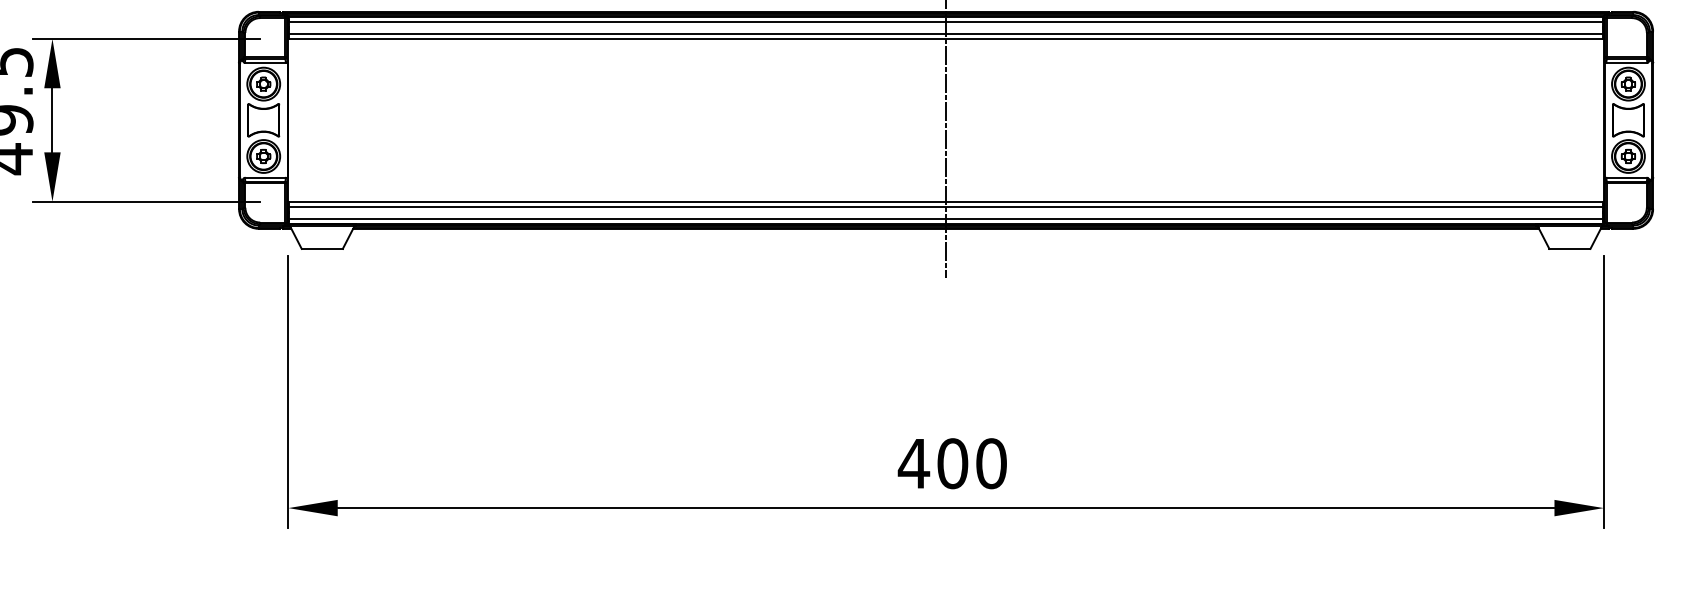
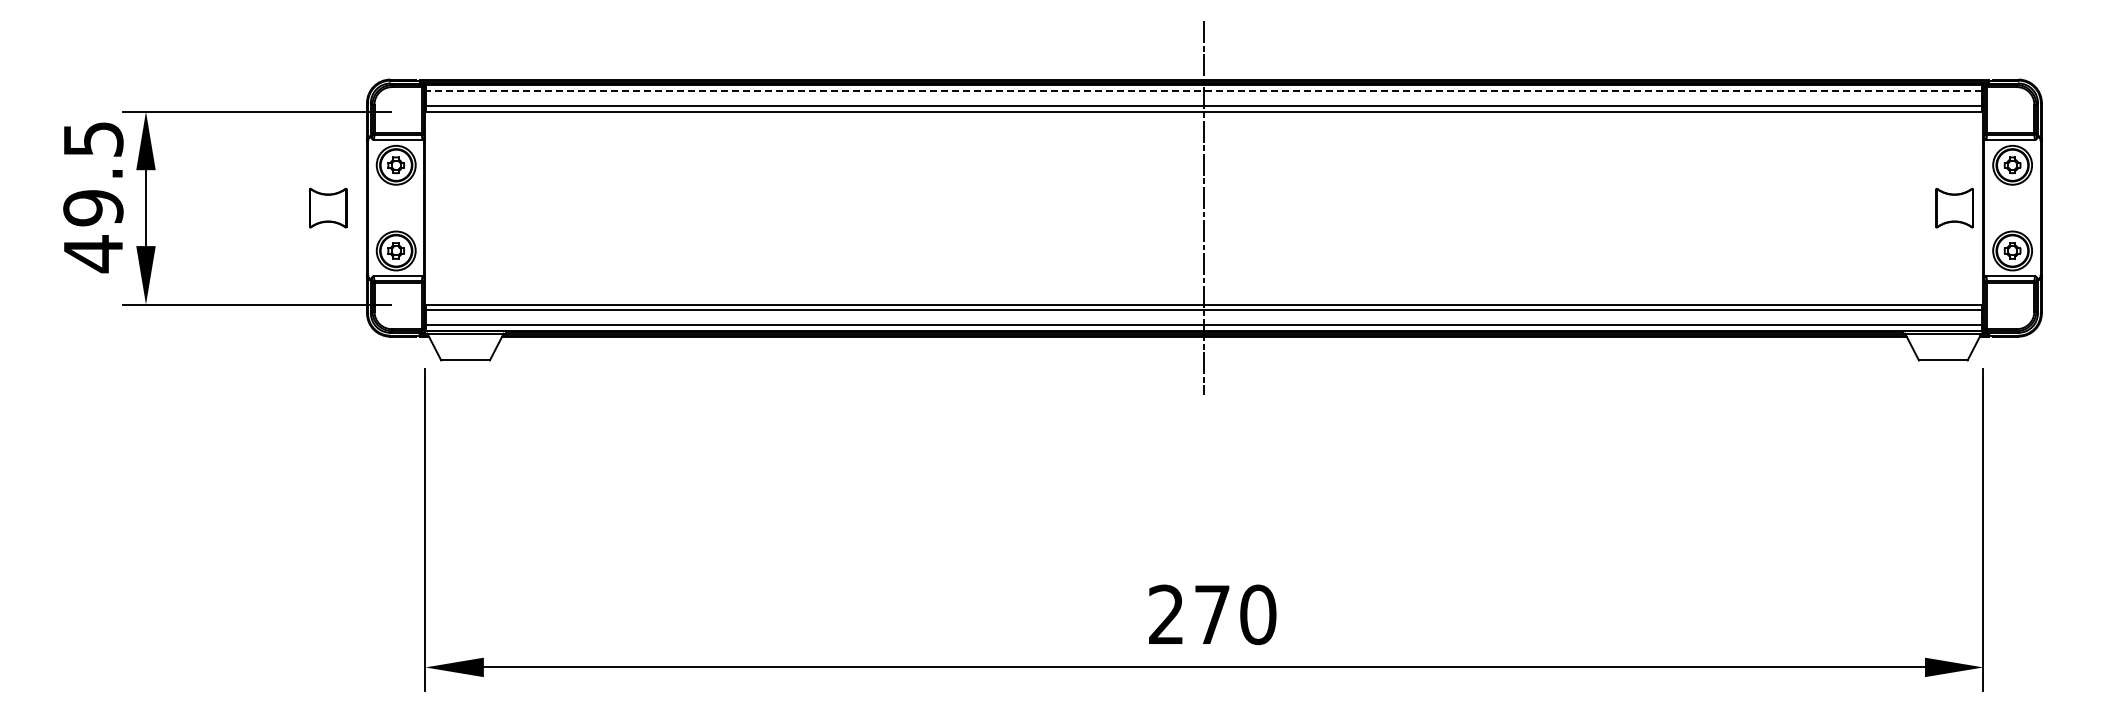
line: (945, 21) -> (1203, 91), solid -> dashed
part: (263, 119) -> (328, 207), moved
part: (1628, 119) -> (1954, 207), moved
text: (932, 463) -> (1188, 614), 400 -> 270

